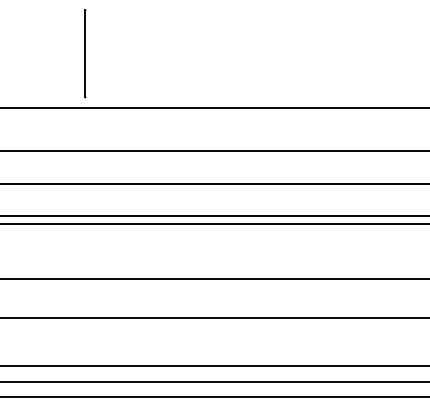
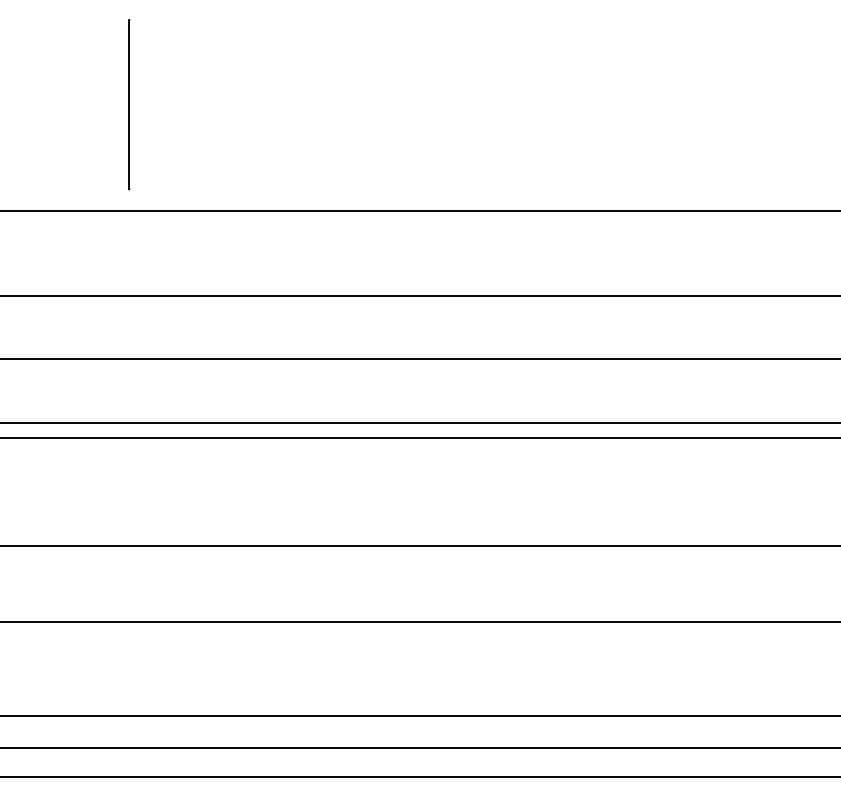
line: (85, 53) -> (130, 104), moved

